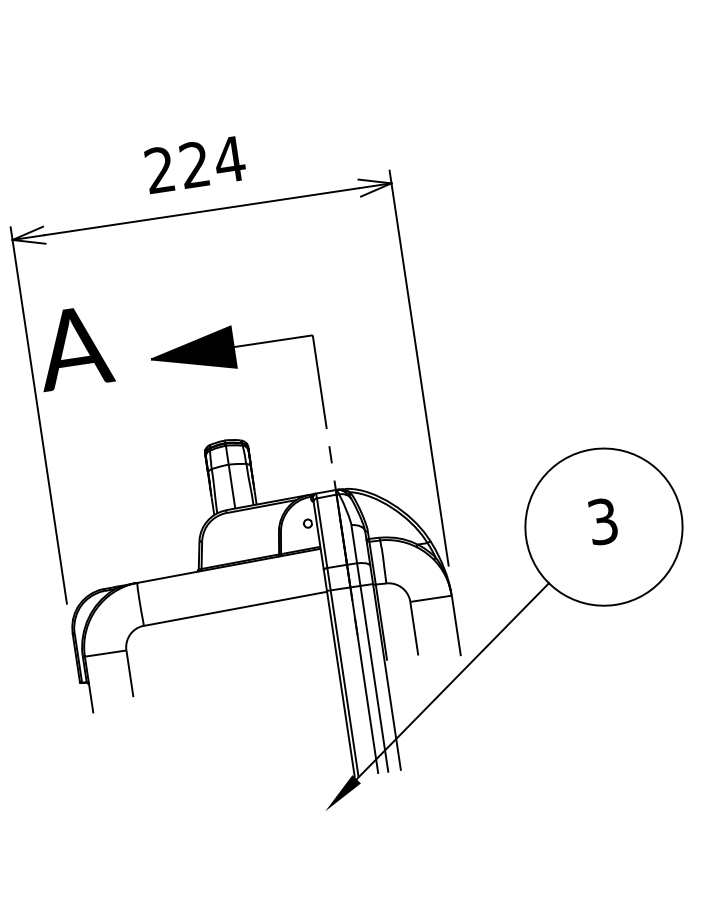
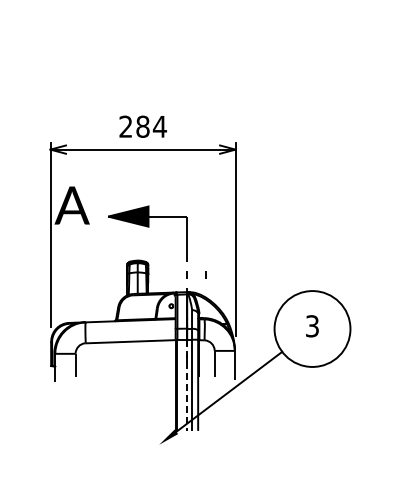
text: (193, 164) -> (142, 126), 224 -> 284
line: (368, 448) -> (205, 274), added
line: (365, 681) -> (187, 385), solid -> dashed

